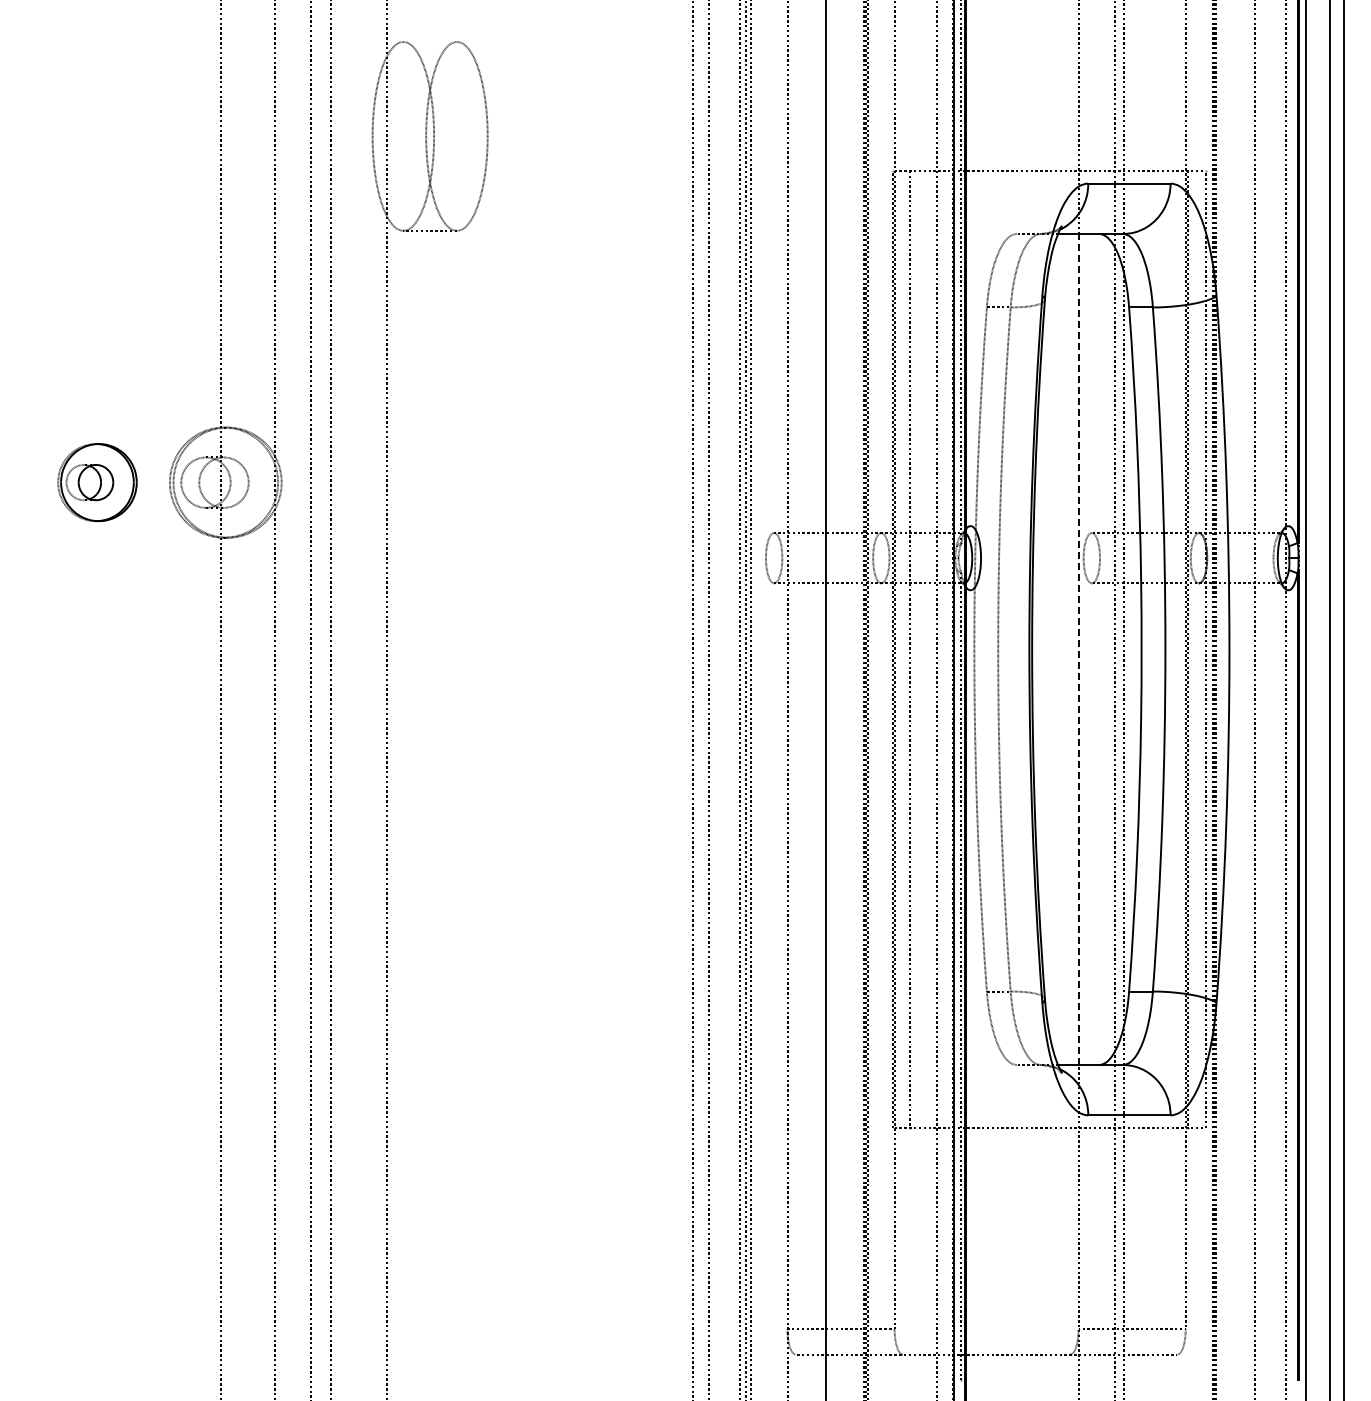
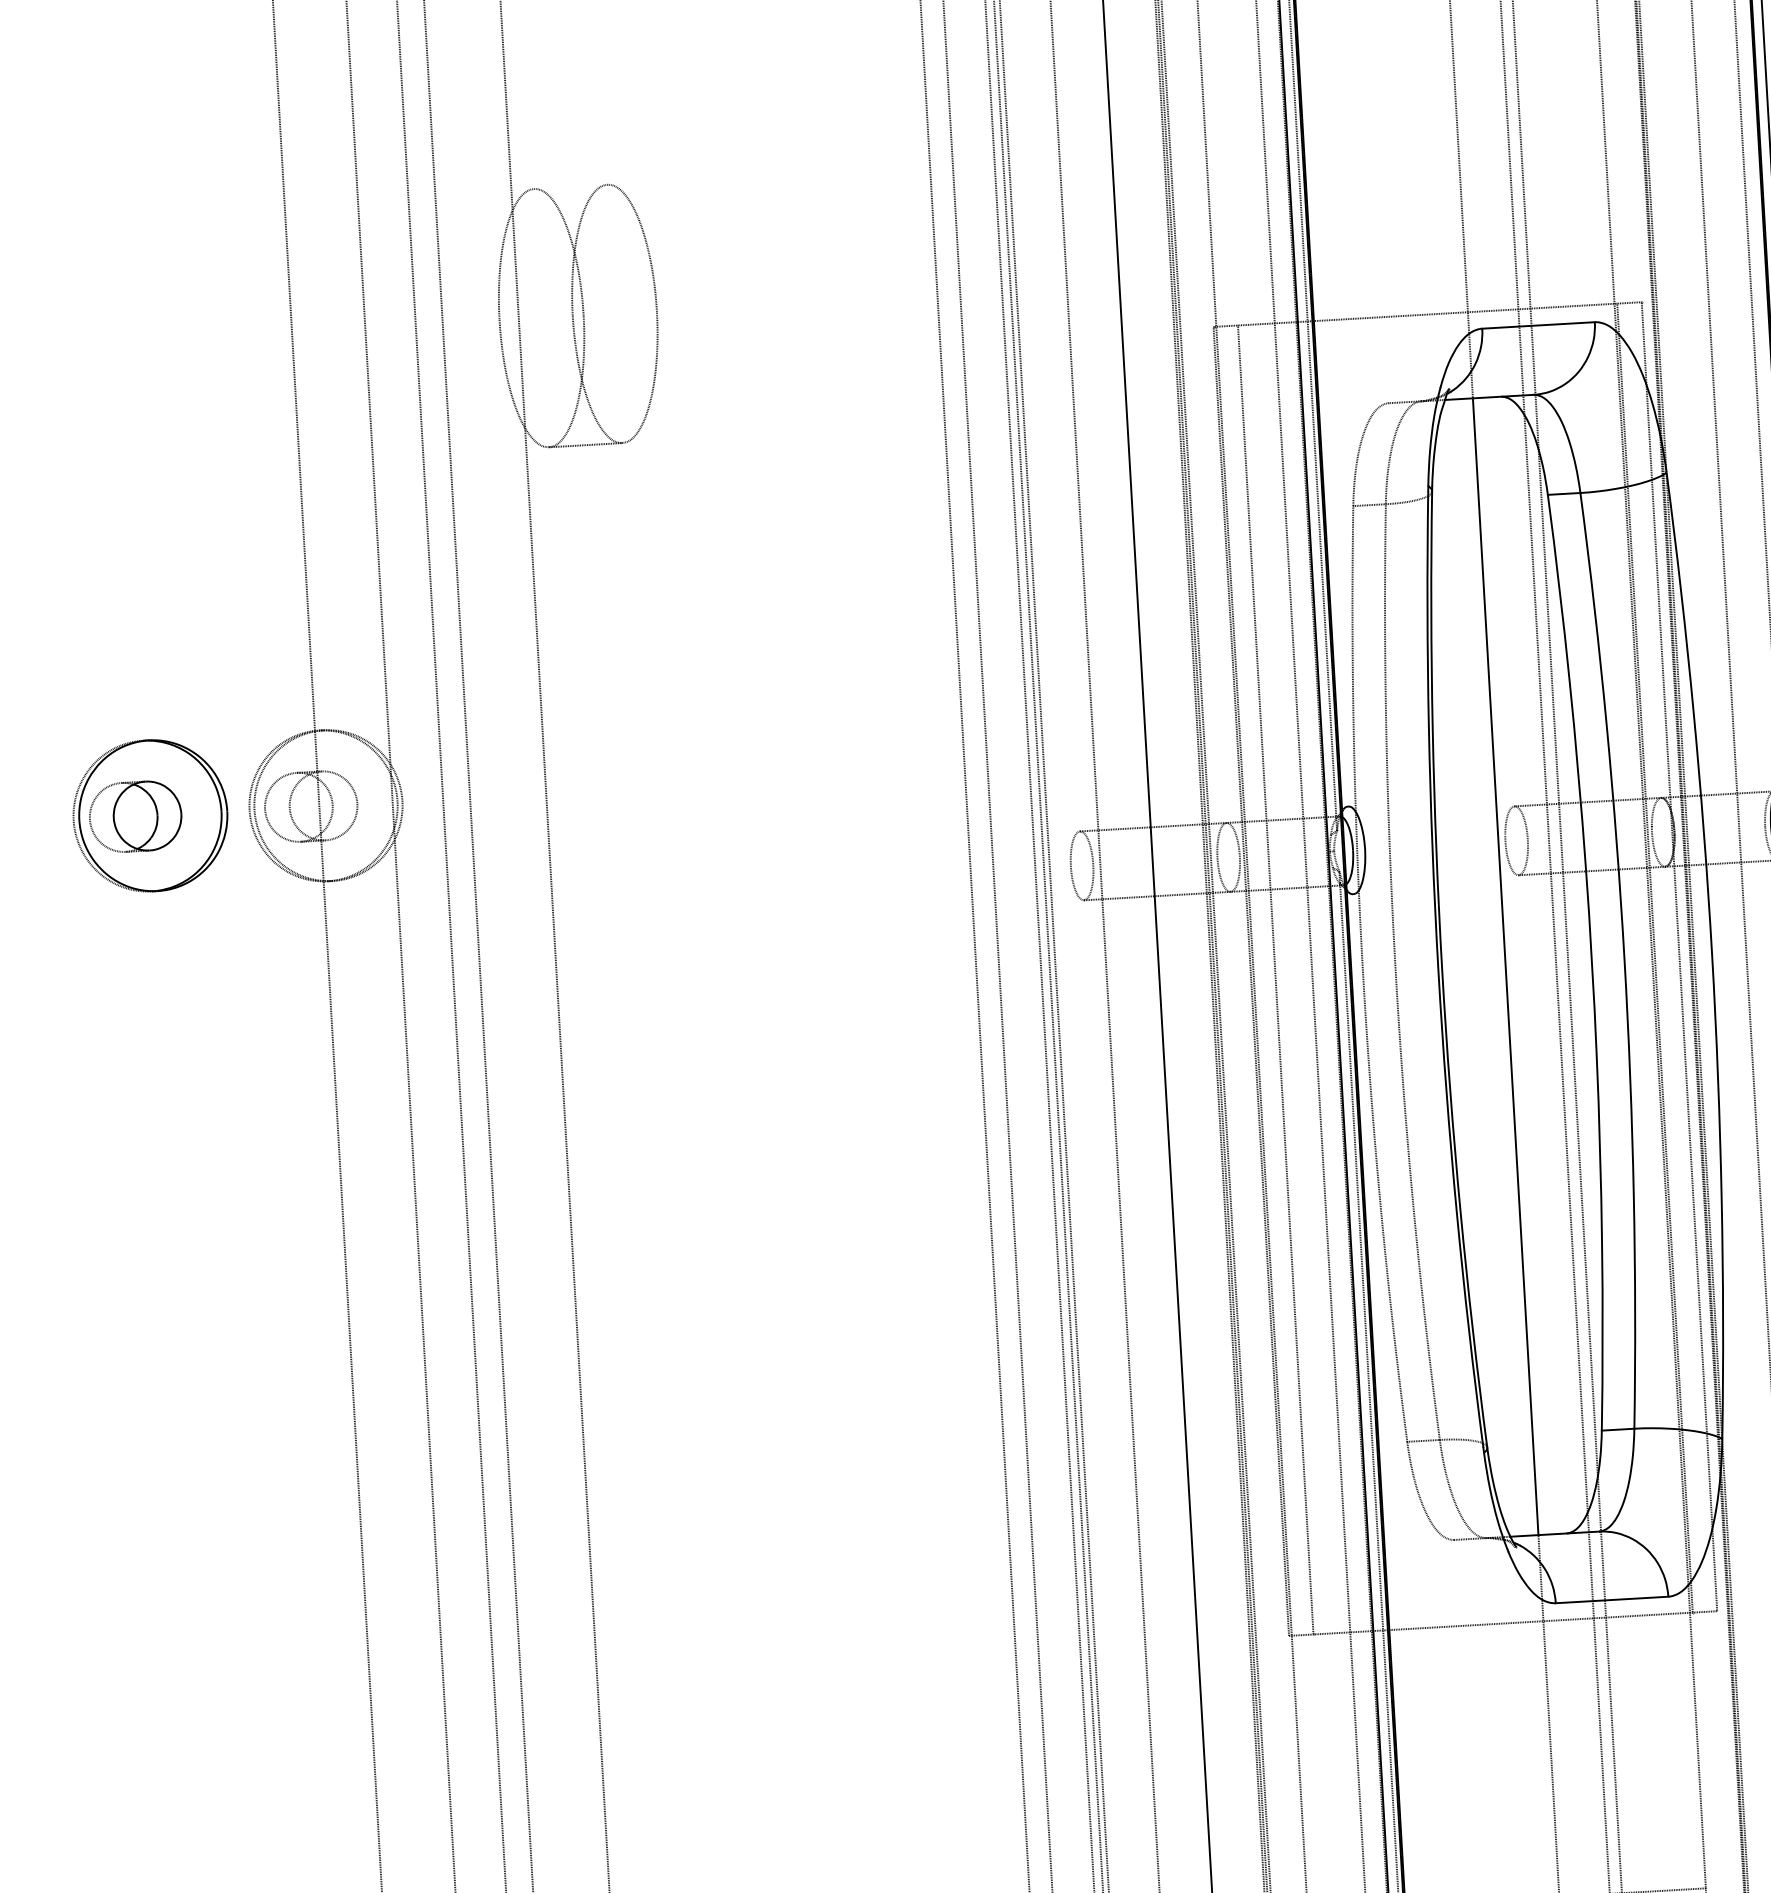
part: (97, 482) -> (150, 815), size x1.43
line: (1078, 649) -> (1505, 966), dashed -> solid

